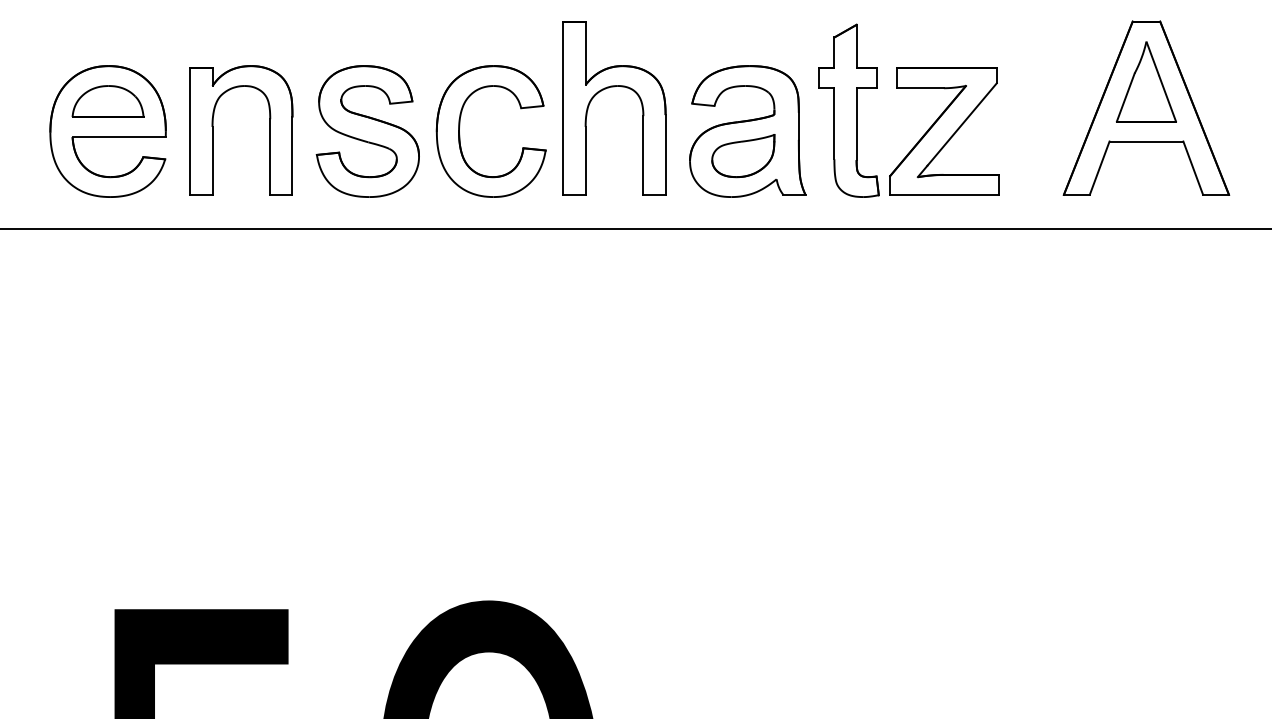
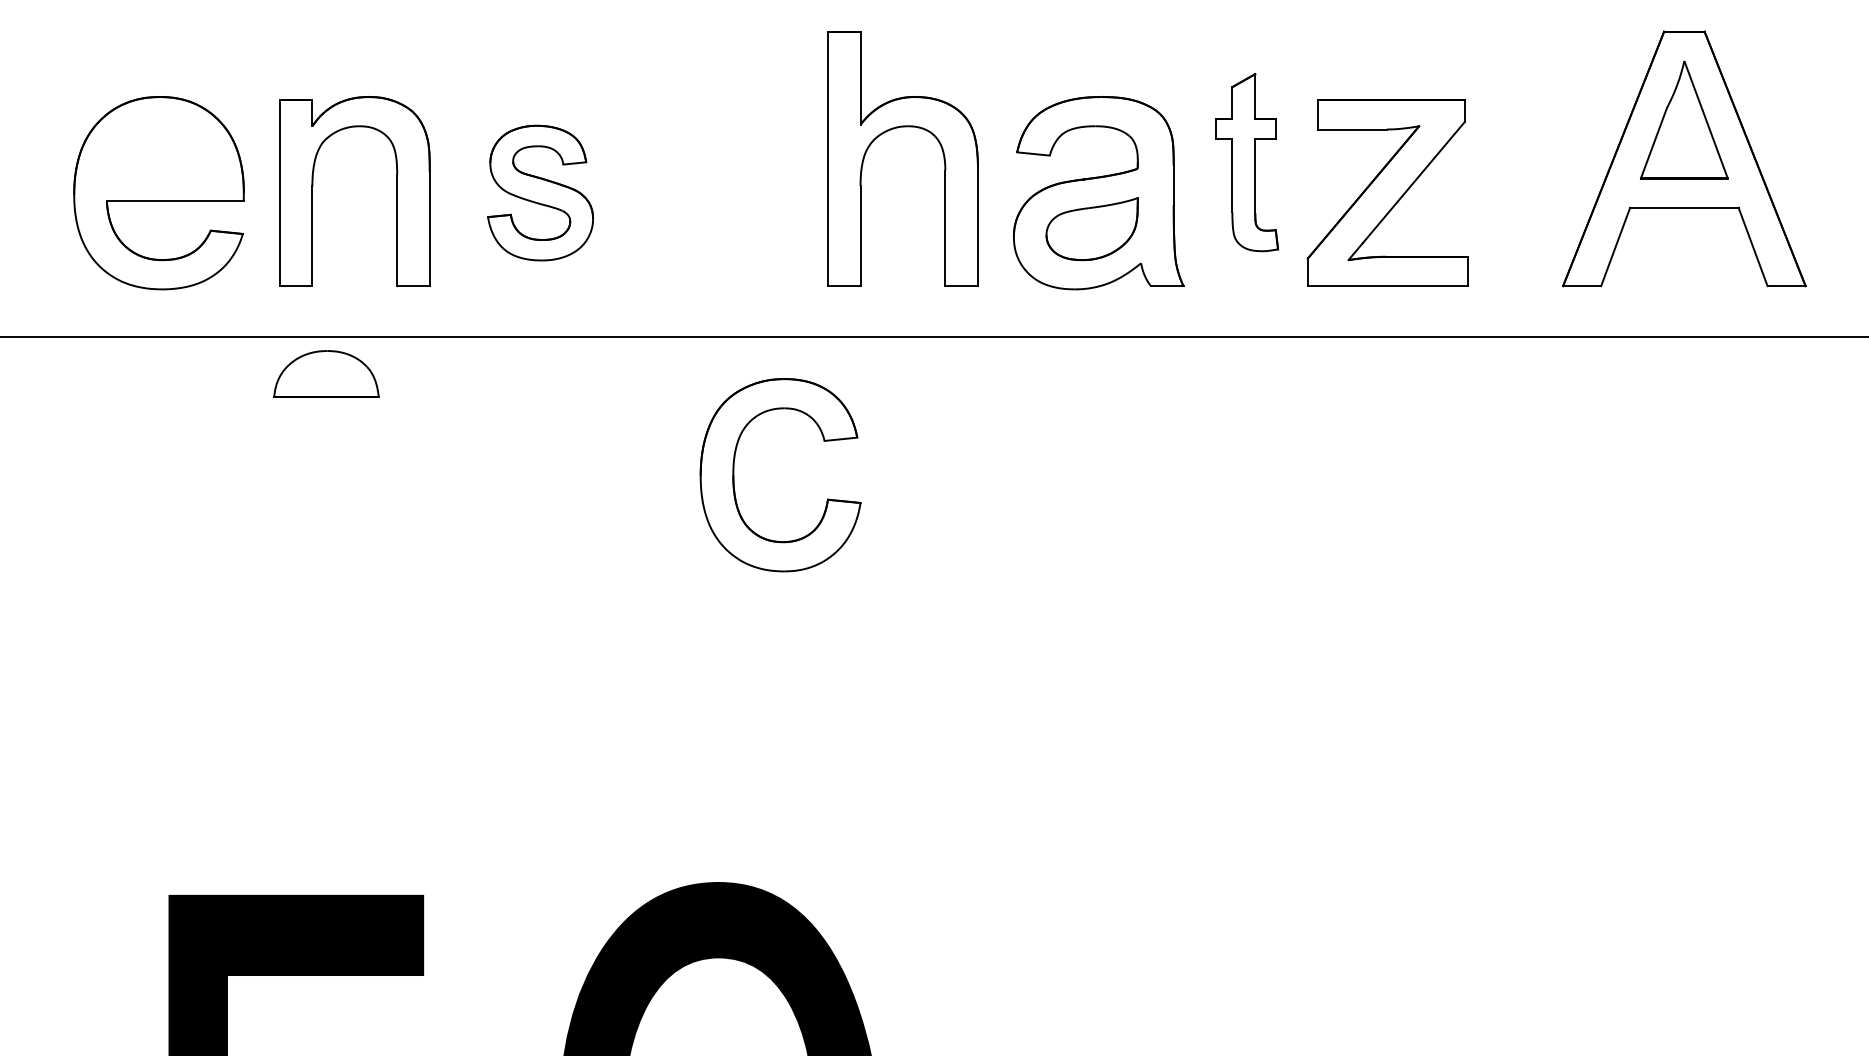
part: (107, 101) -> (325, 373), moved
part: (848, 110) -> (1246, 162), size x0.7
part: (367, 131) -> (540, 193), size x0.7
part: (460, 135) -> (735, 480), moved

